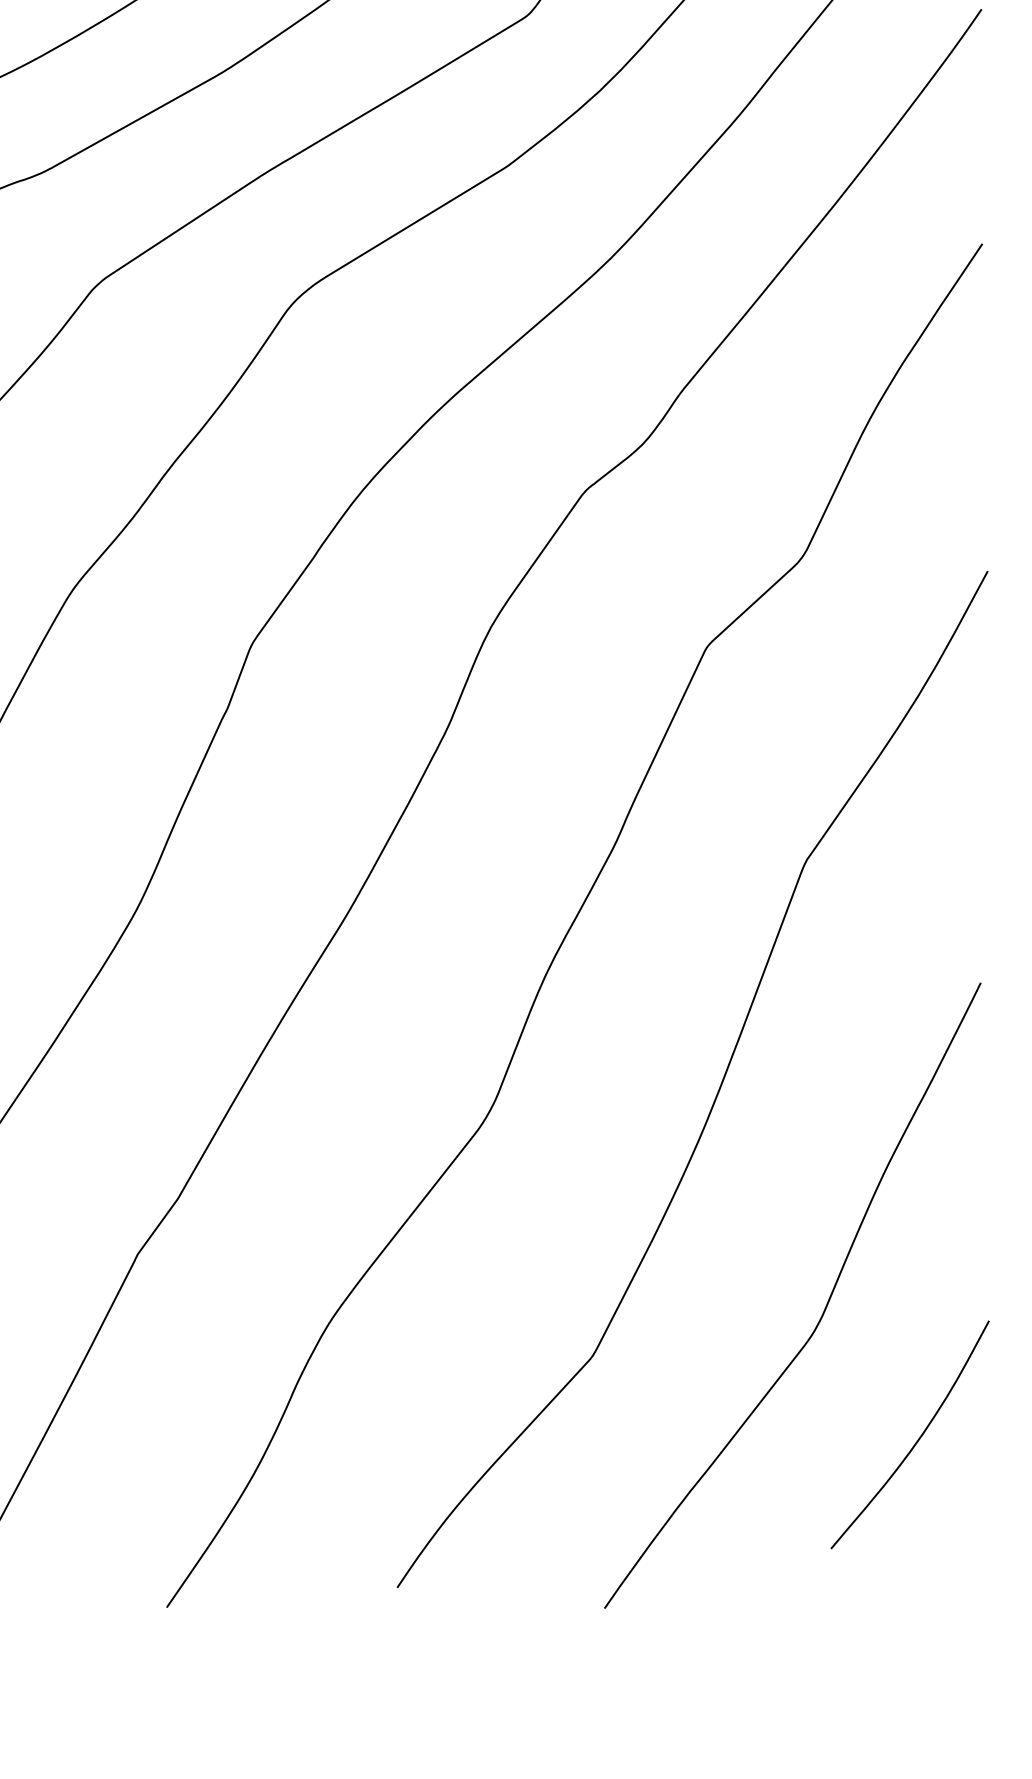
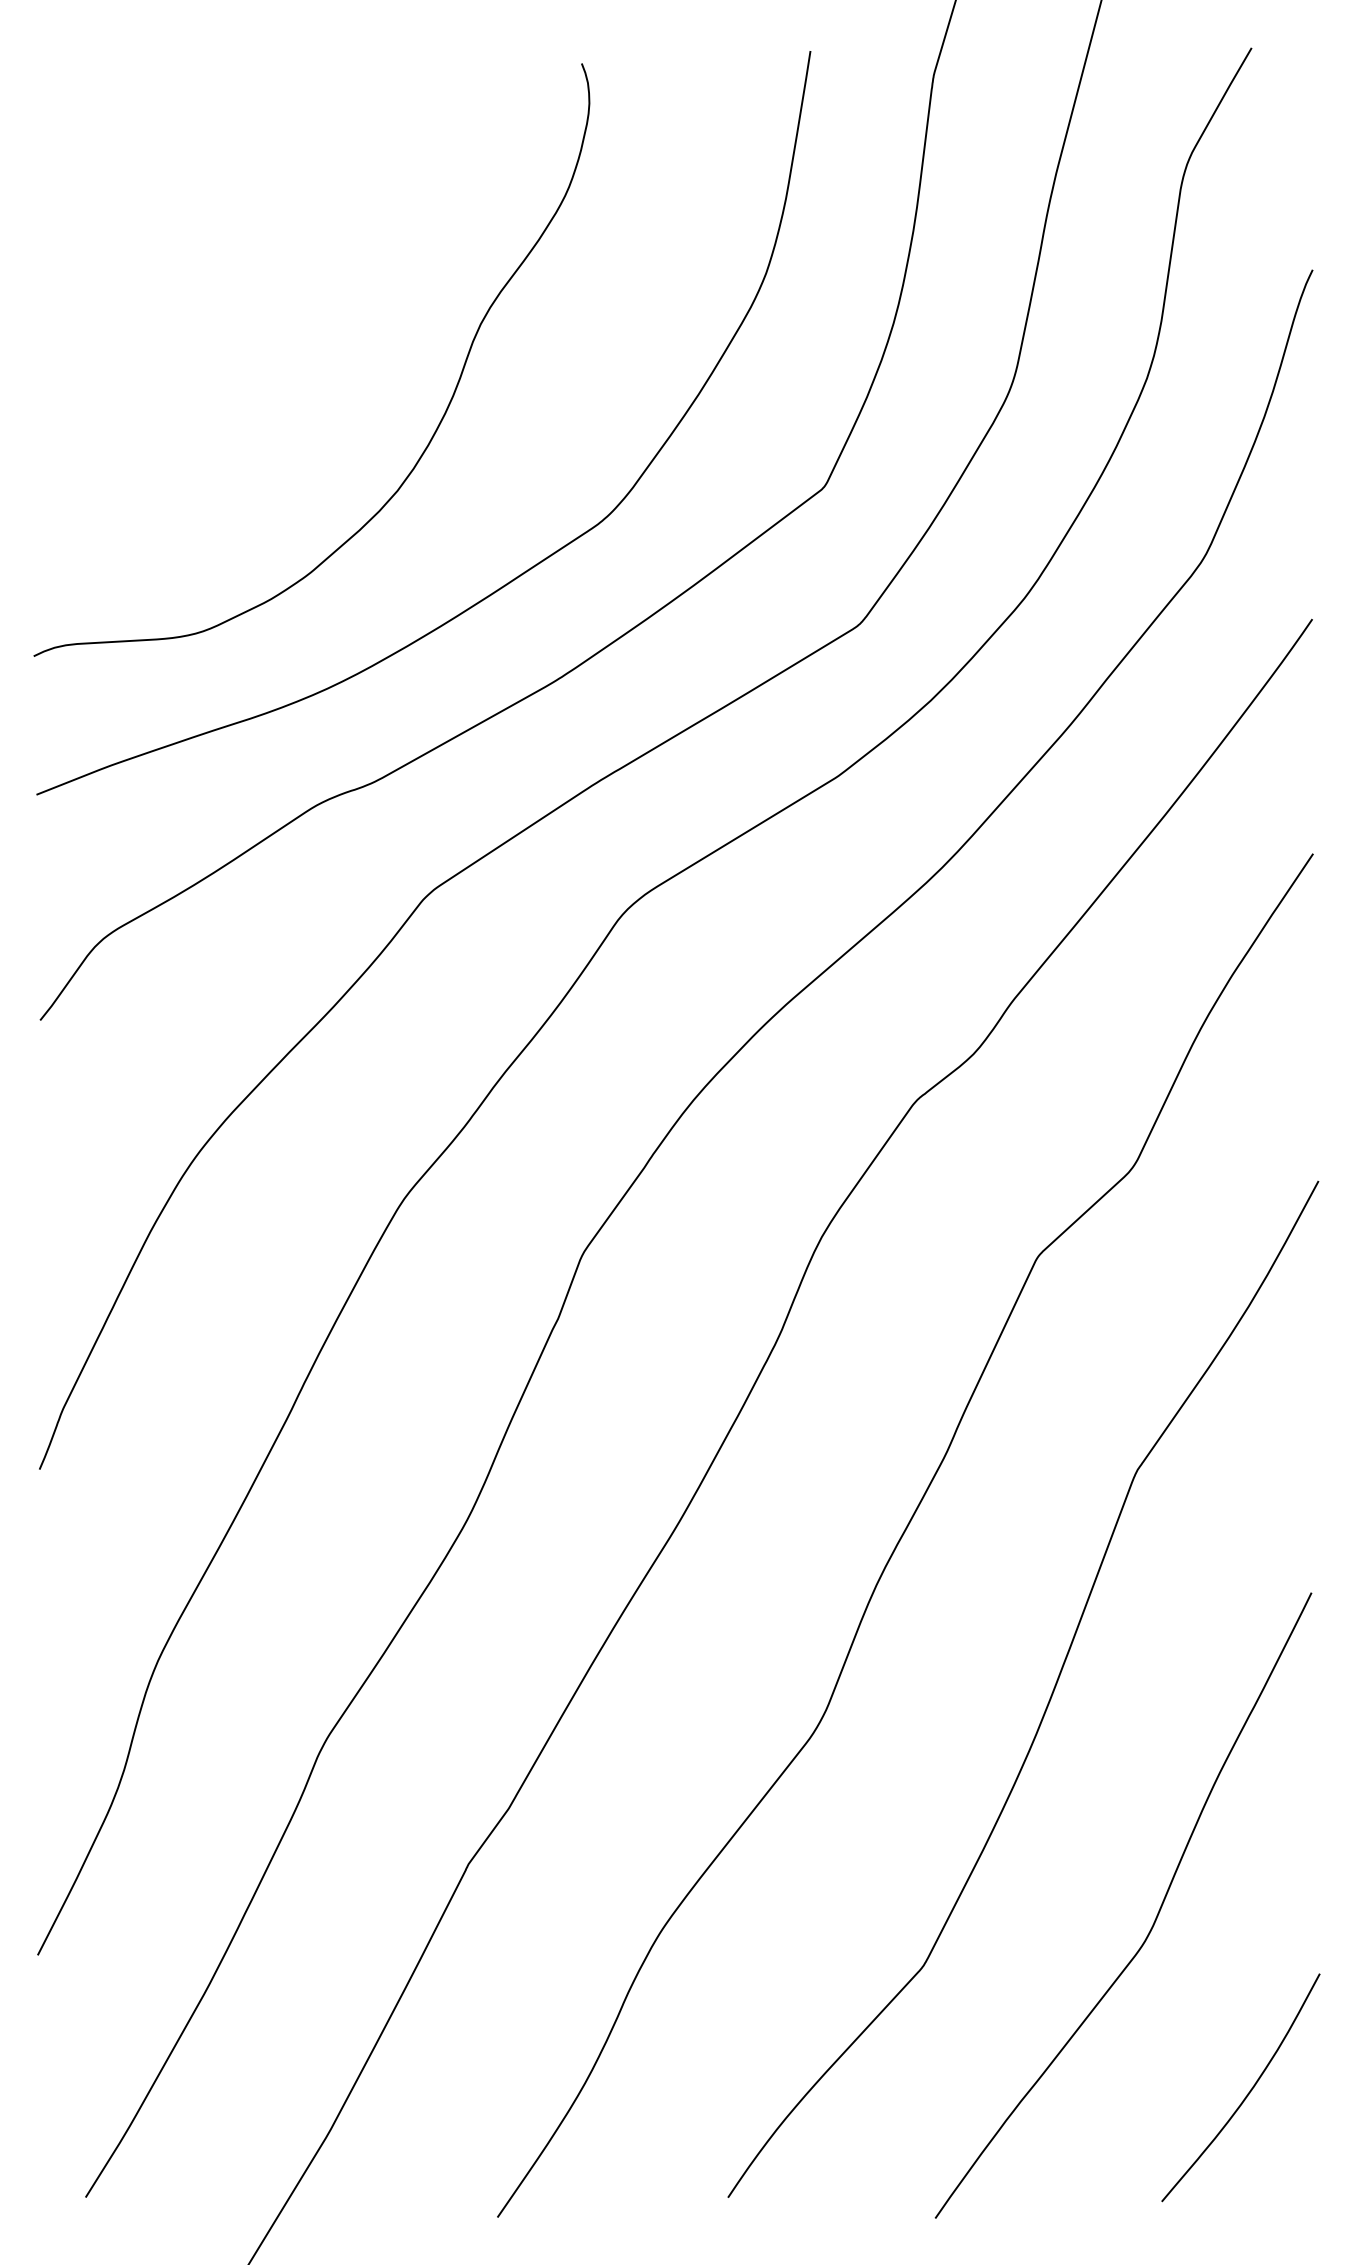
curve: (916, 1440) -> (1247, 2093), moved

